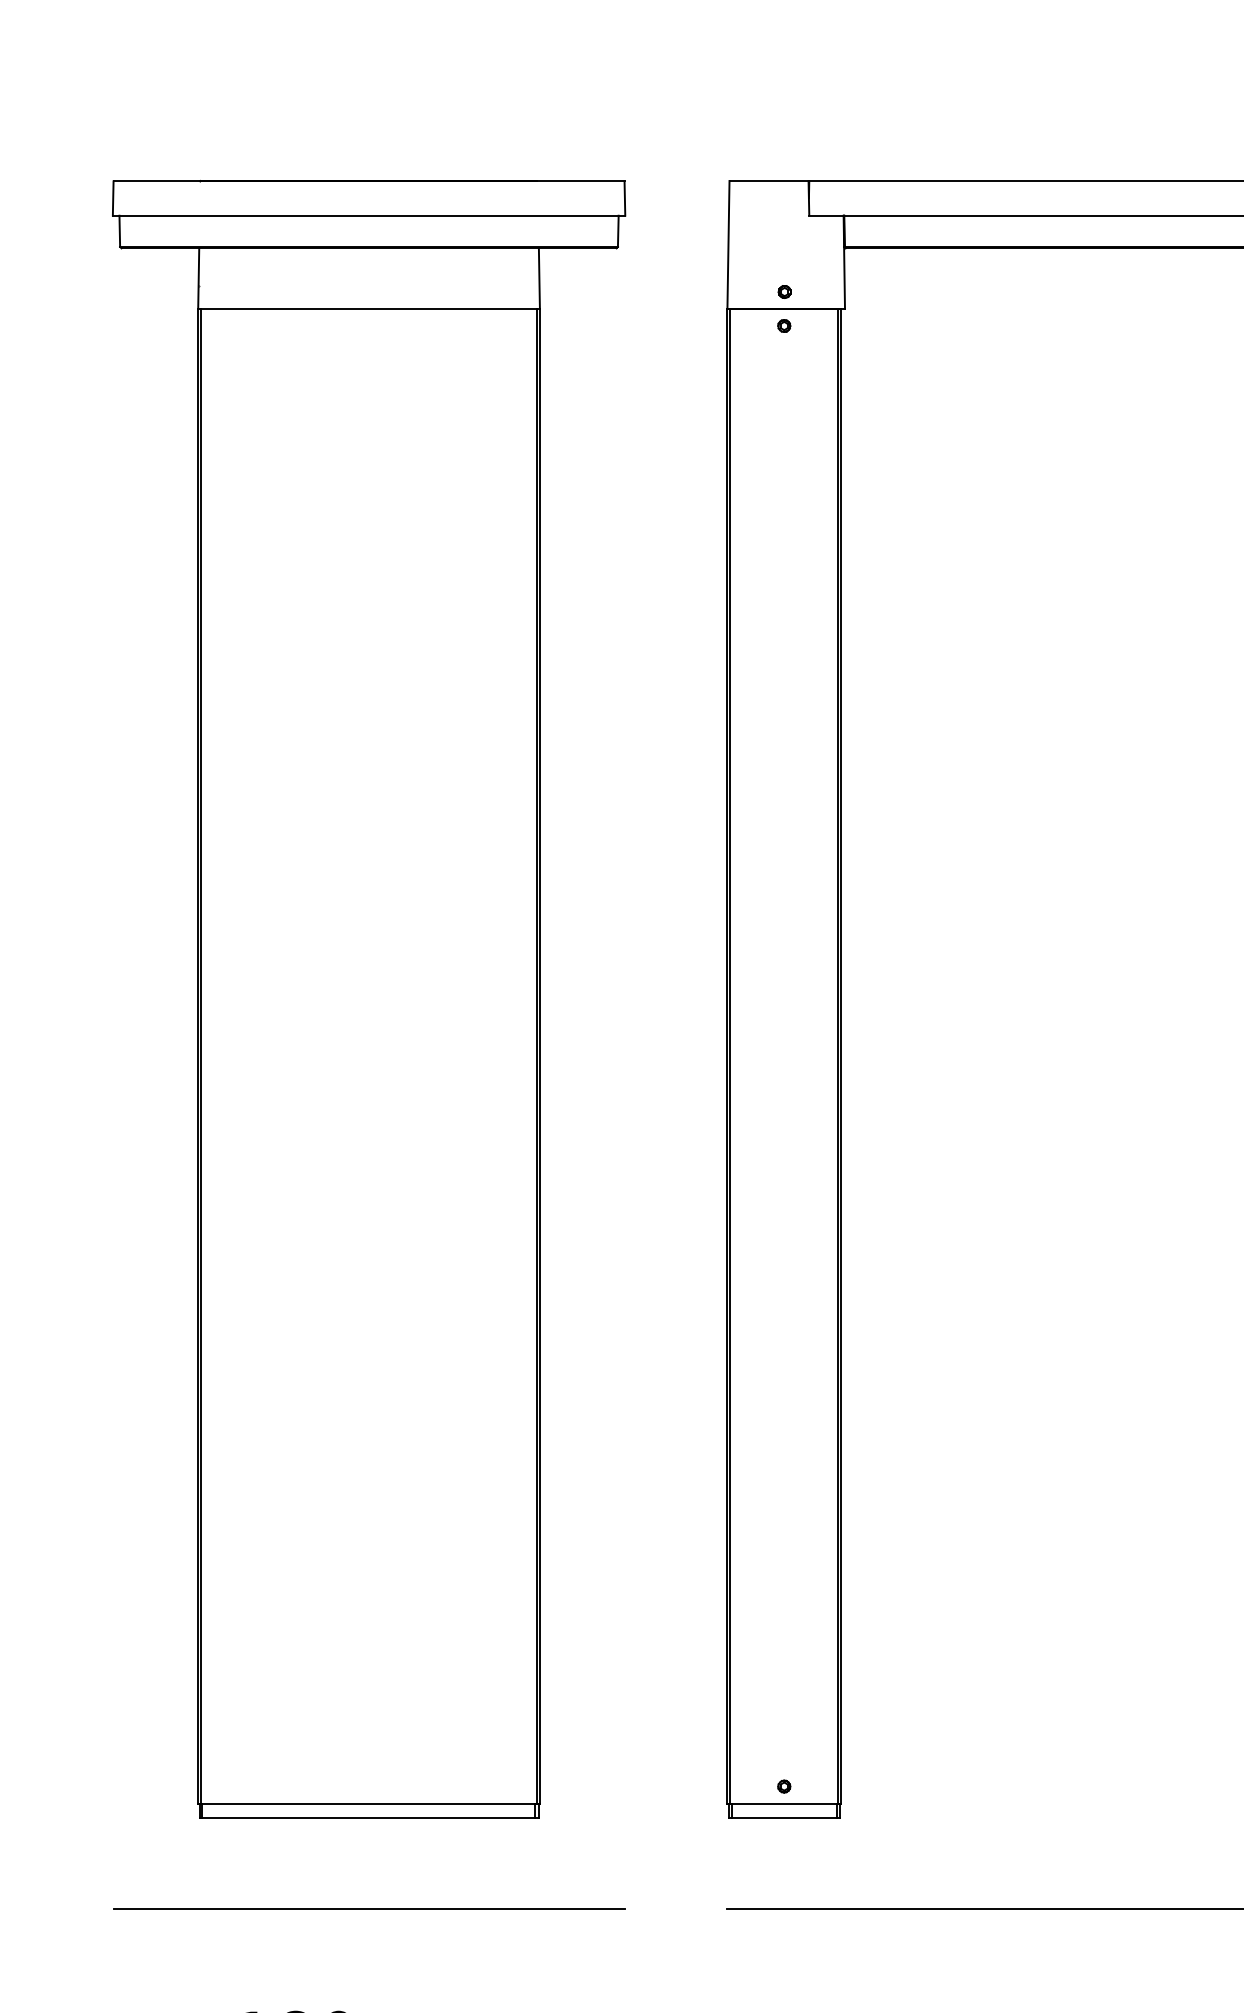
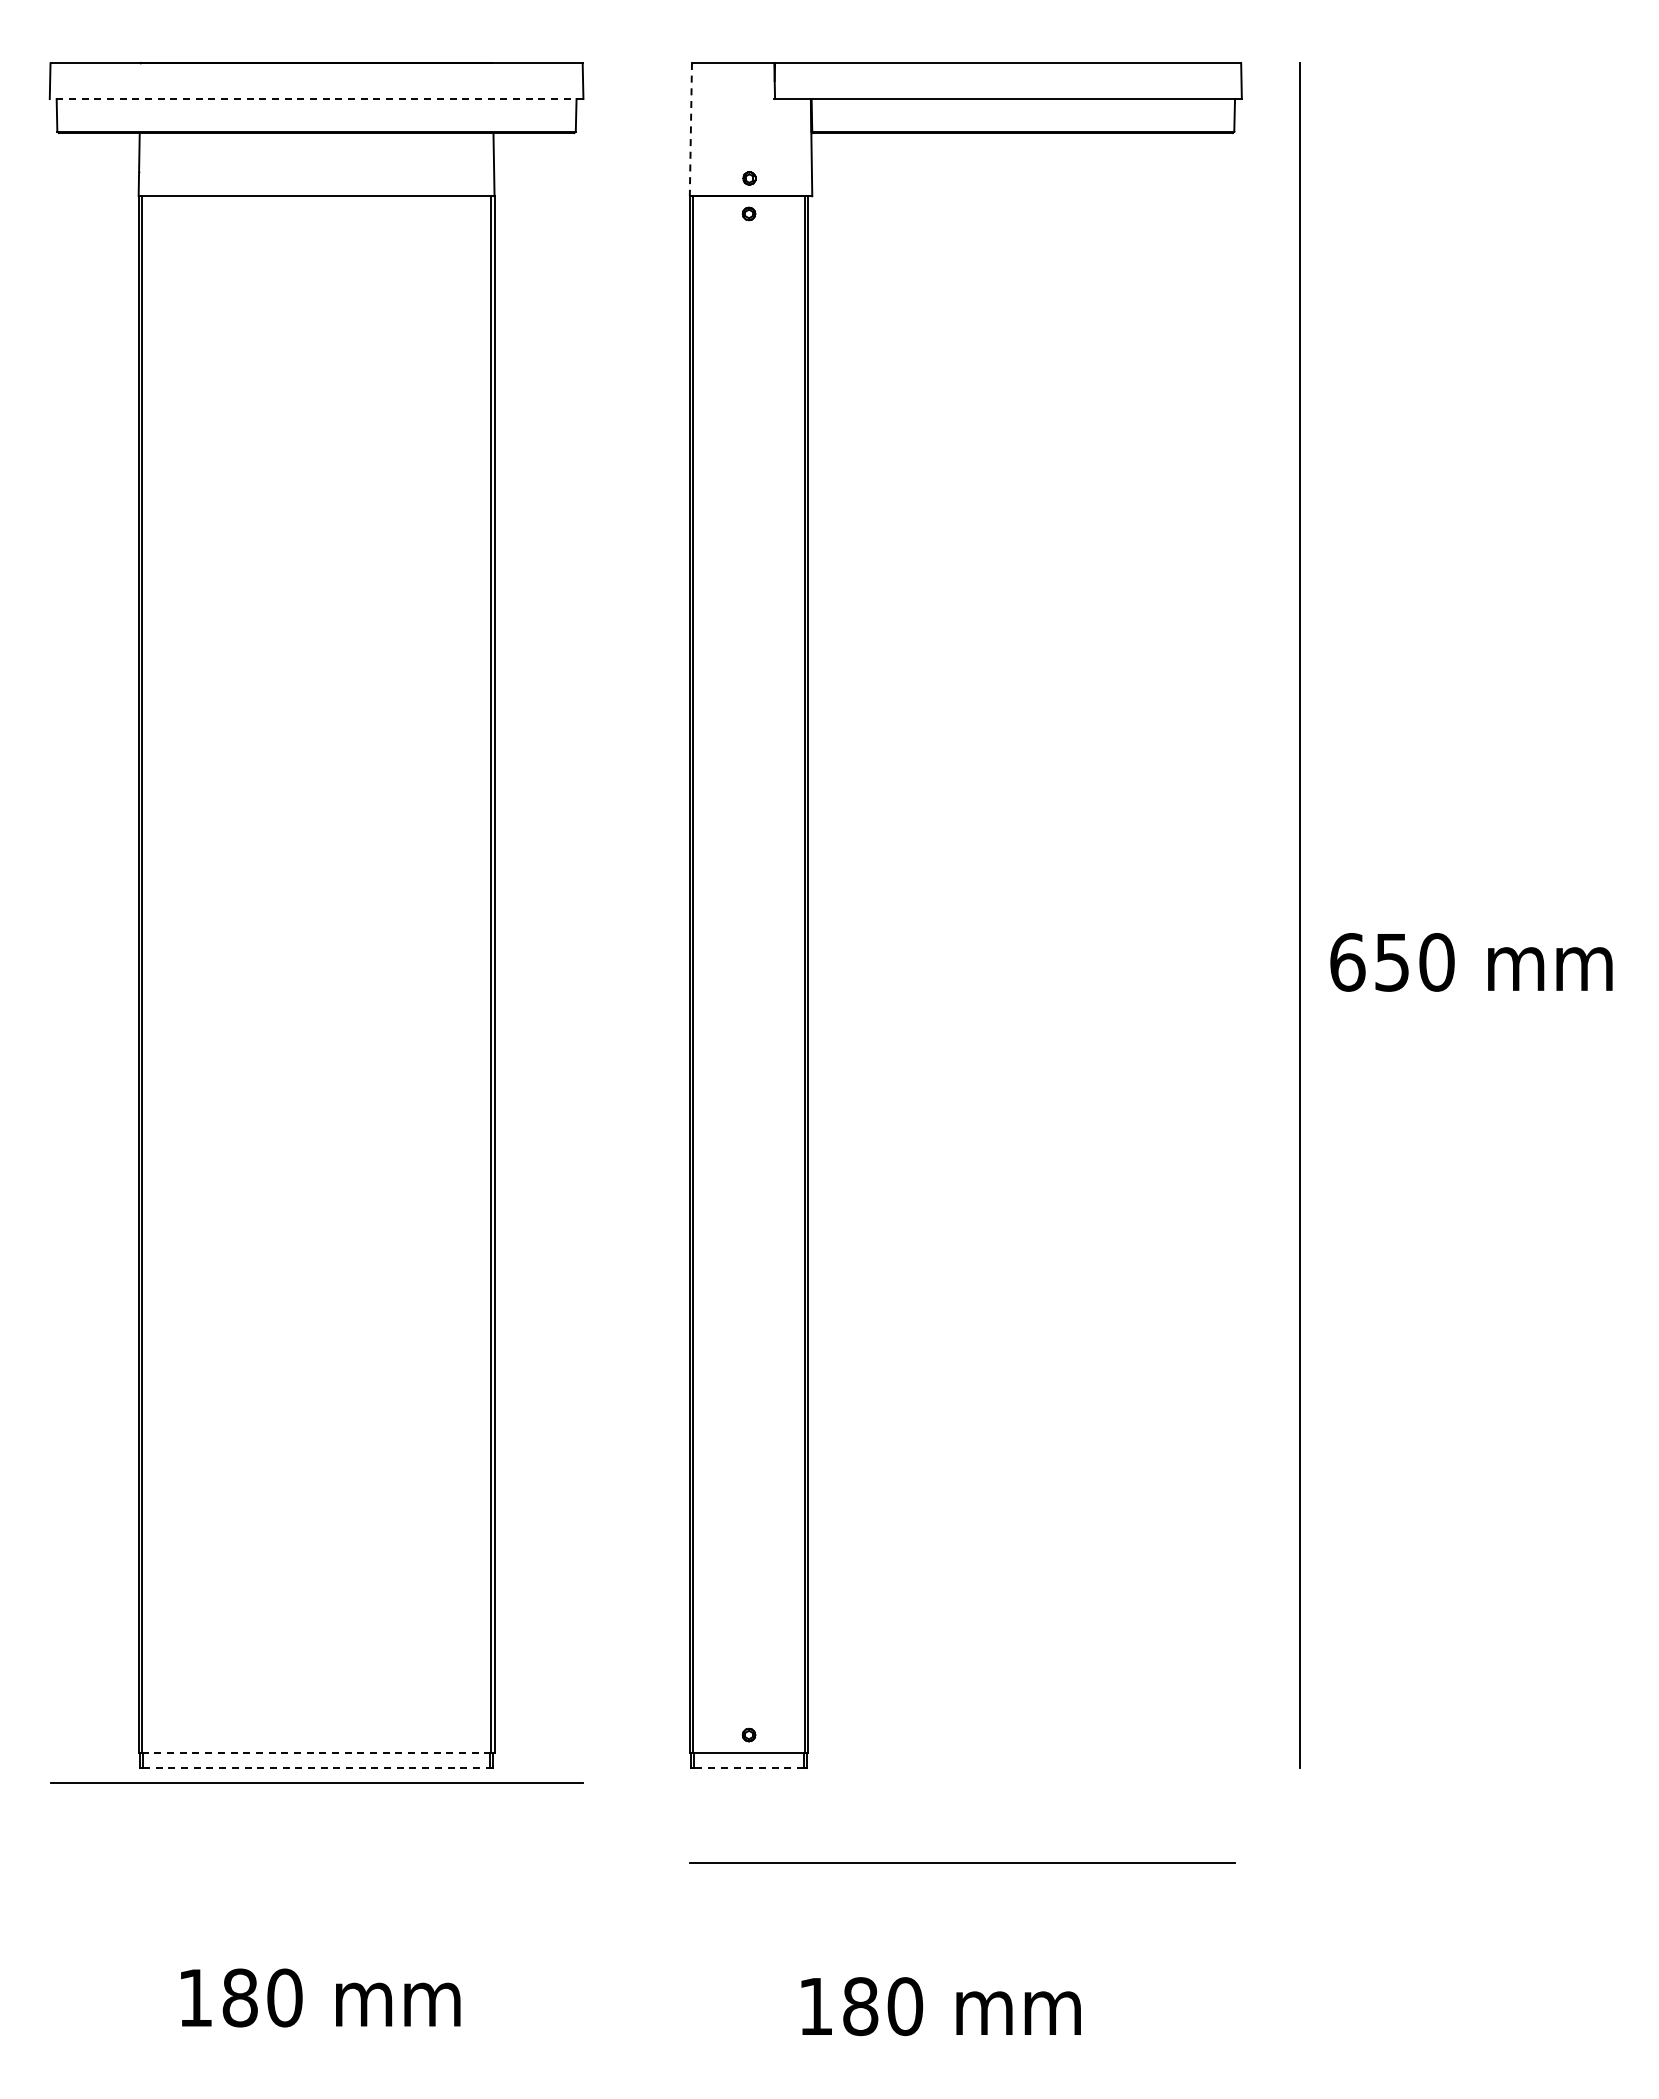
line: (368, 216) -> (316, 99), solid -> dashed
line: (728, 244) -> (690, 129), solid -> dashed
line: (368, 1803) -> (316, 1752), solid -> dashed
line: (368, 1817) -> (316, 1767), solid -> dashed
line: (784, 1817) -> (749, 1767), solid -> dashed
line: (368, 1908) -> (316, 1782), moved

